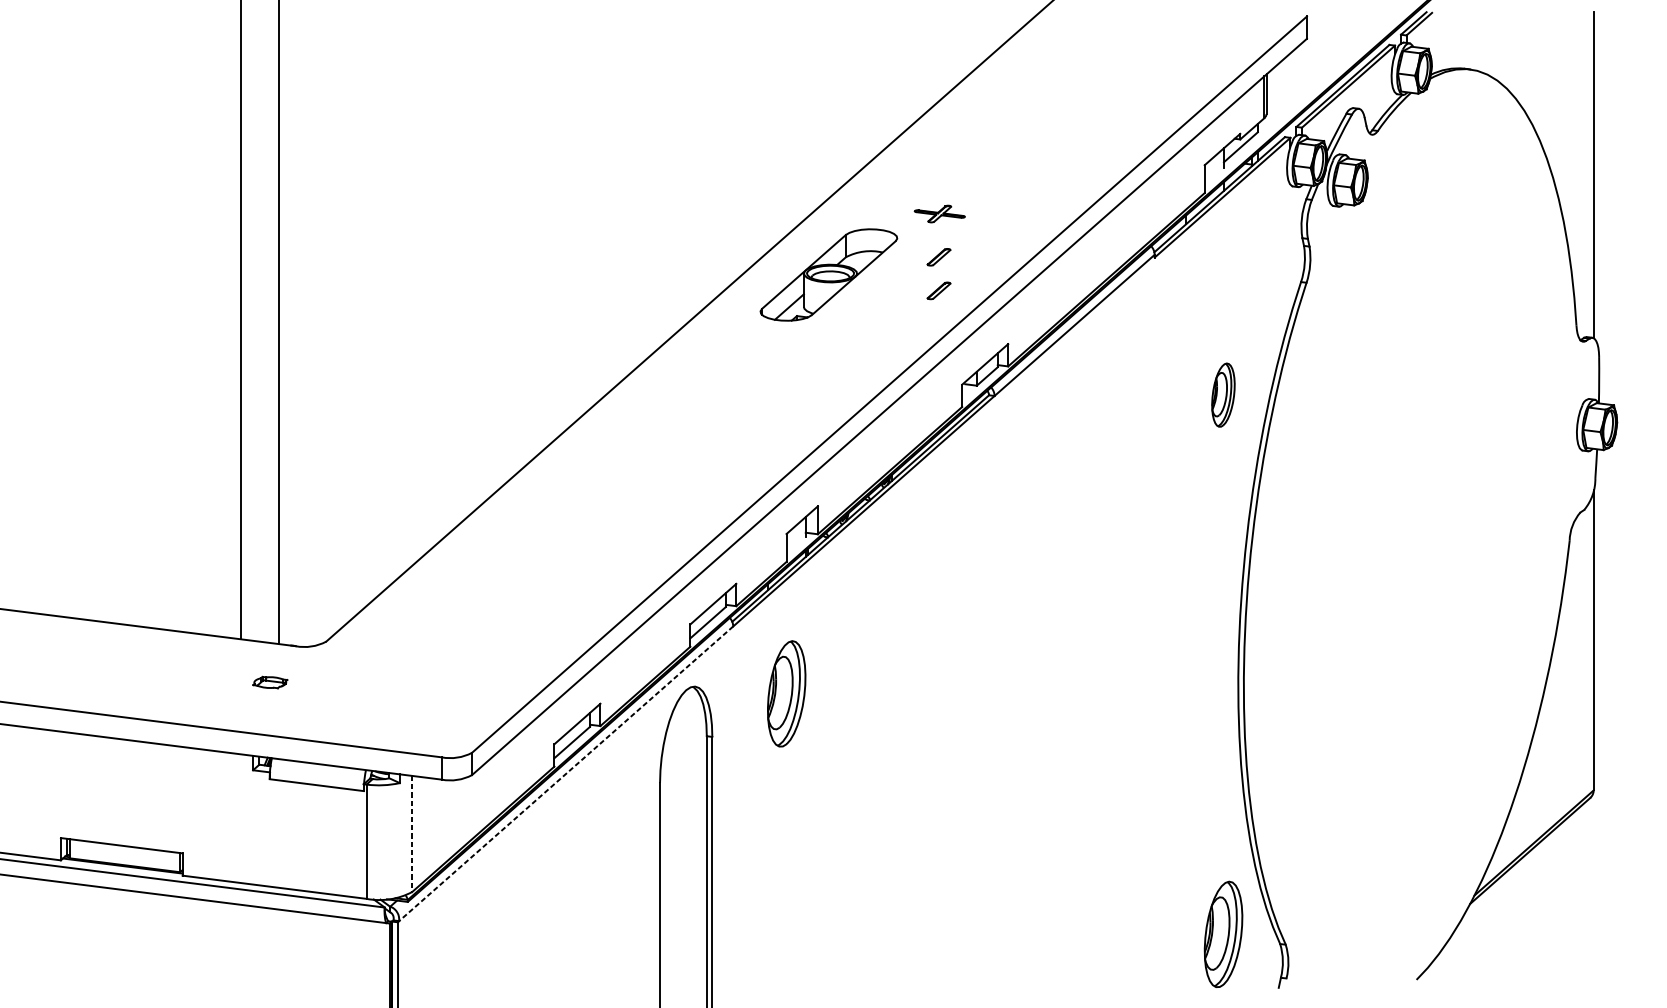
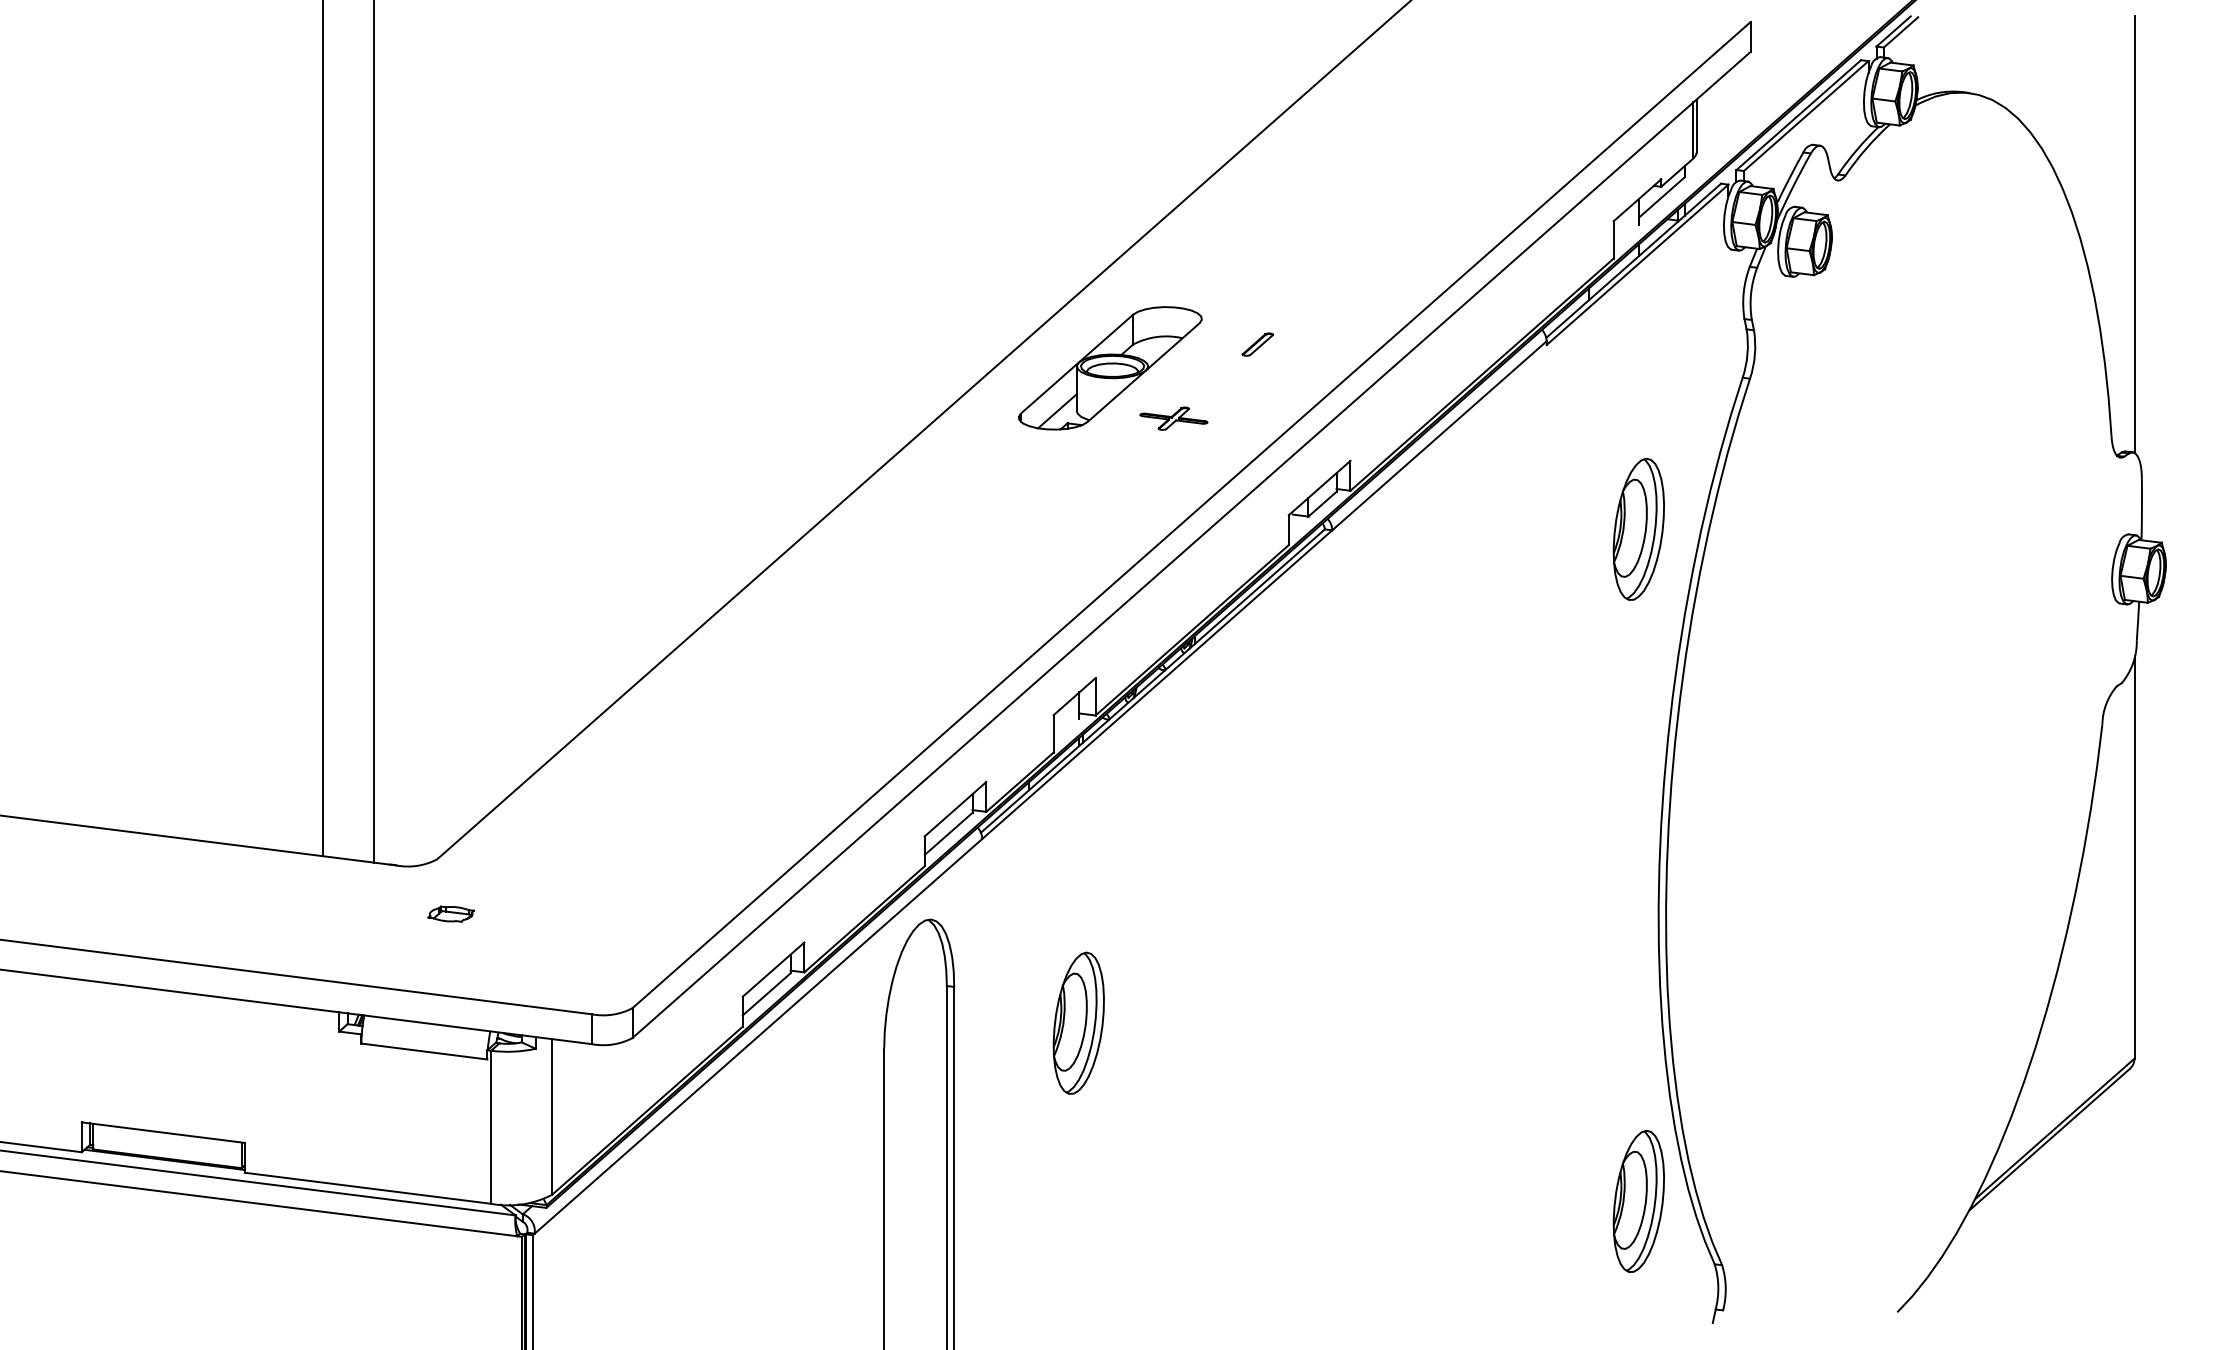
part: (939, 213) -> (1173, 418), moved
part: (938, 290) -> (1257, 389), removed
part: (1223, 394) -> (1638, 528), size x1.67
part: (269, 682) -> (450, 913), moved
part: (786, 693) -> (1078, 1022), moved
line: (566, 773) -> (758, 1036), dashed -> solid
line: (412, 833) -> (552, 1116), dashed -> solid
part: (1223, 933) -> (1638, 1200), moved

